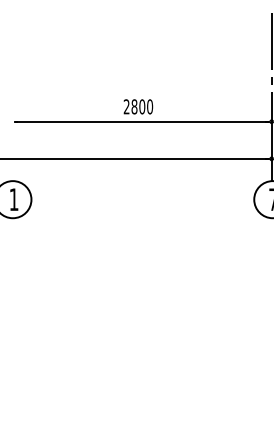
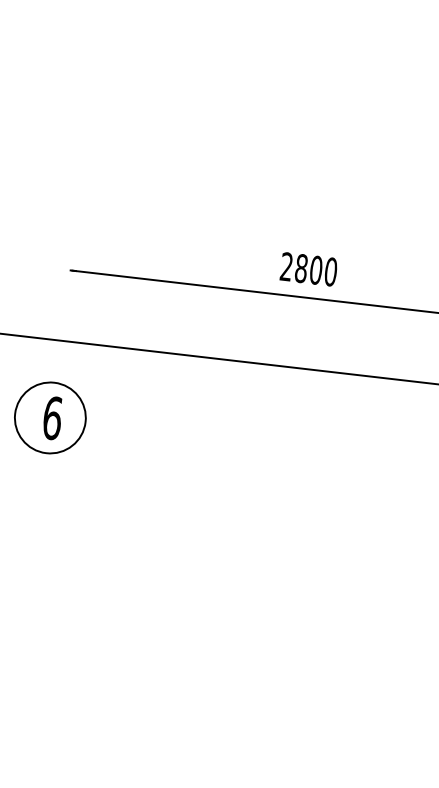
text: (13, 199) -> (51, 417), 1 -> 6

